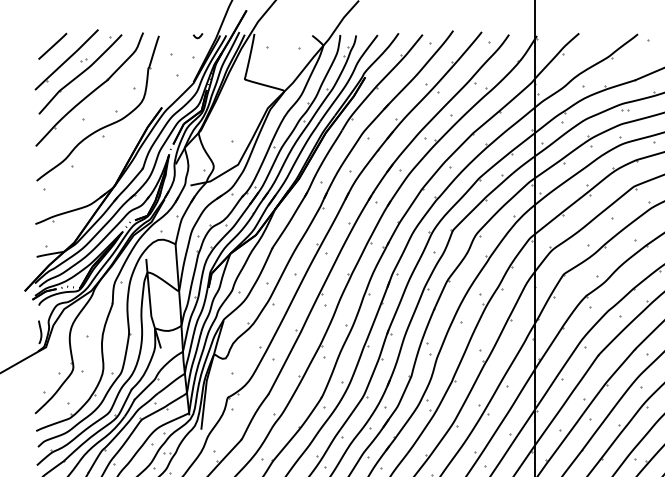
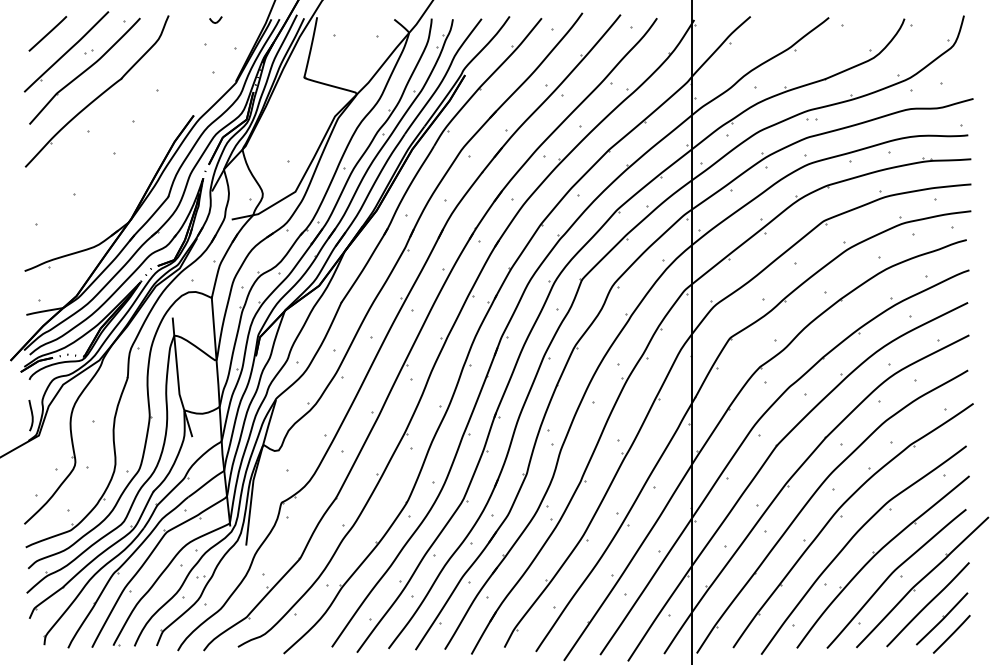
curve: (199, 36) -> (217, 20), moved
part: (106, 125) -> (119, 139), removed

